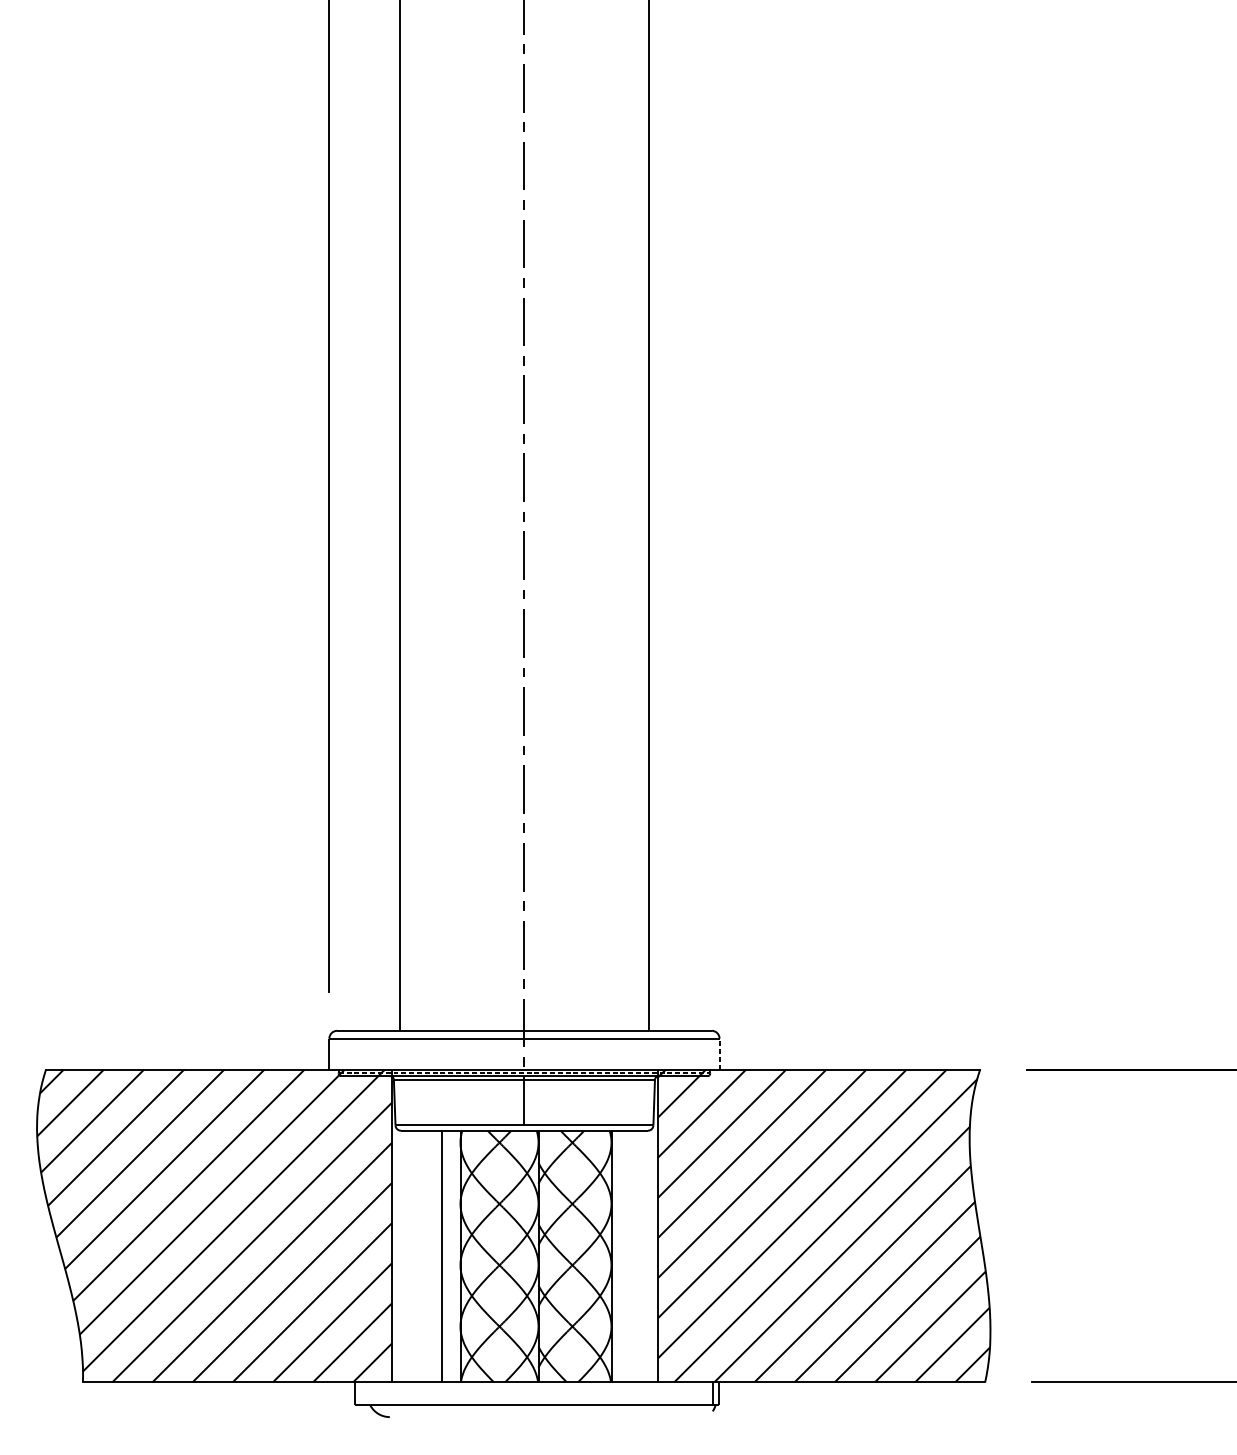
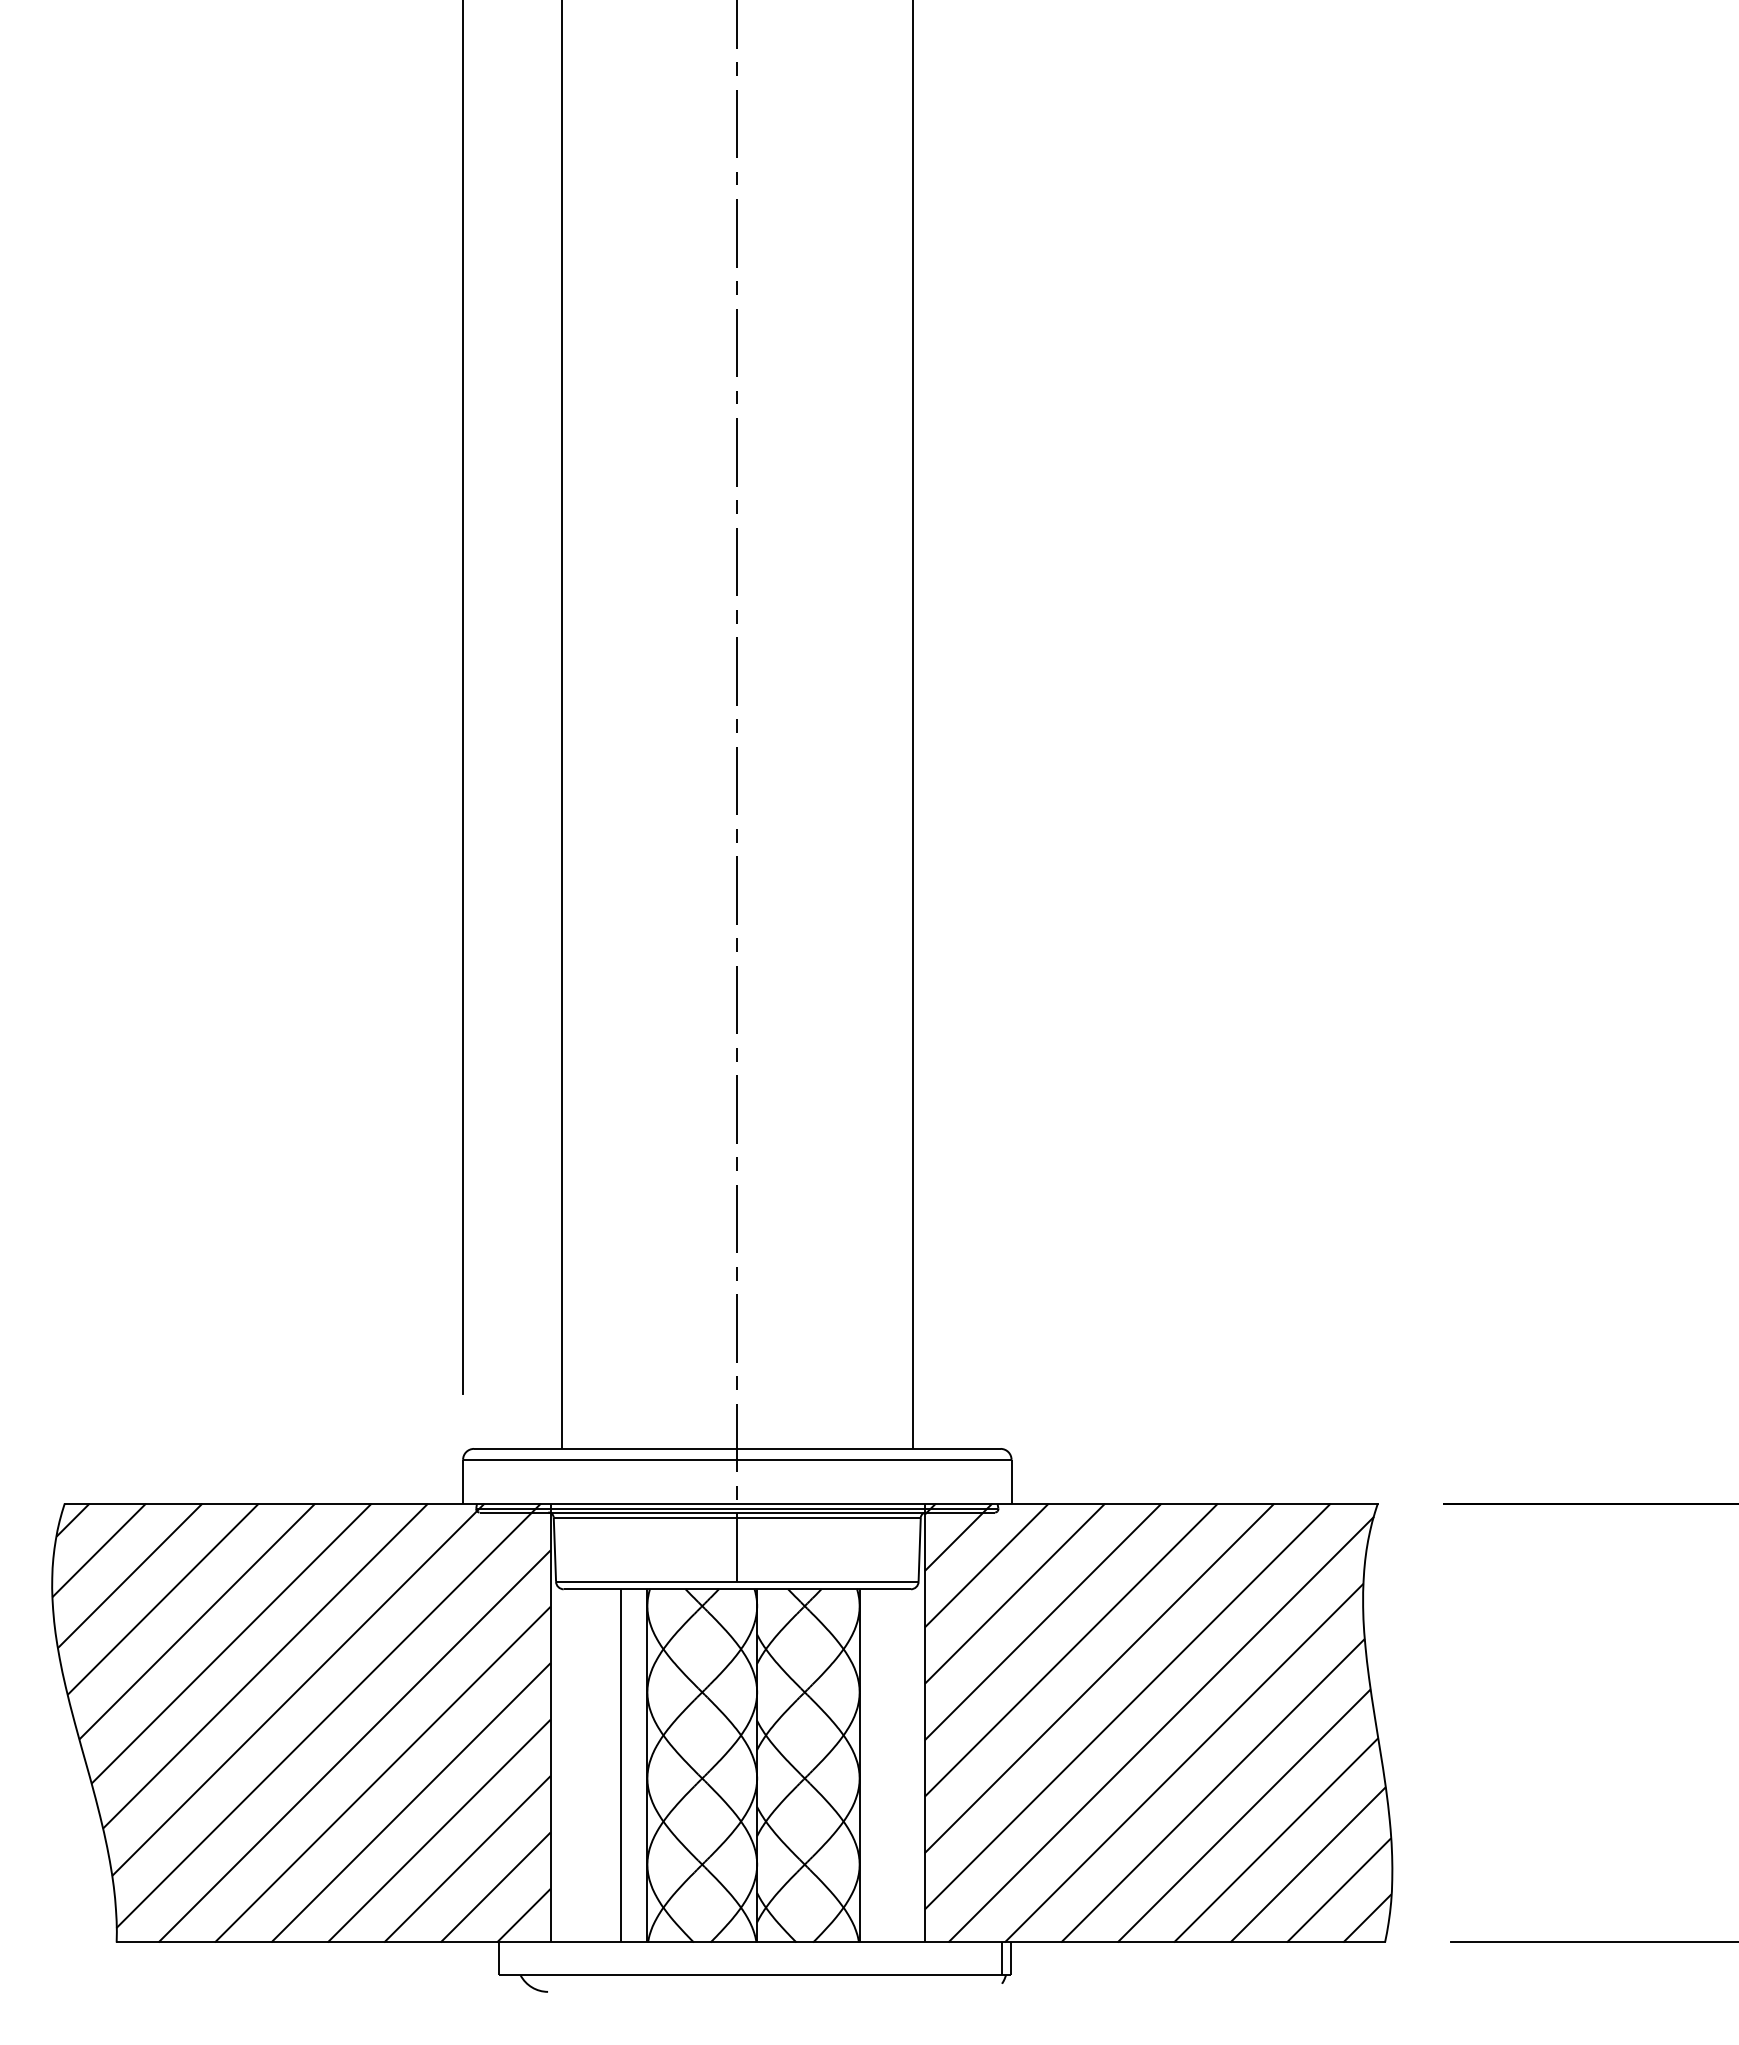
line: (719, 1054) -> (1011, 1481), dashed -> solid
line: (524, 1073) -> (737, 1508), dashed -> solid

